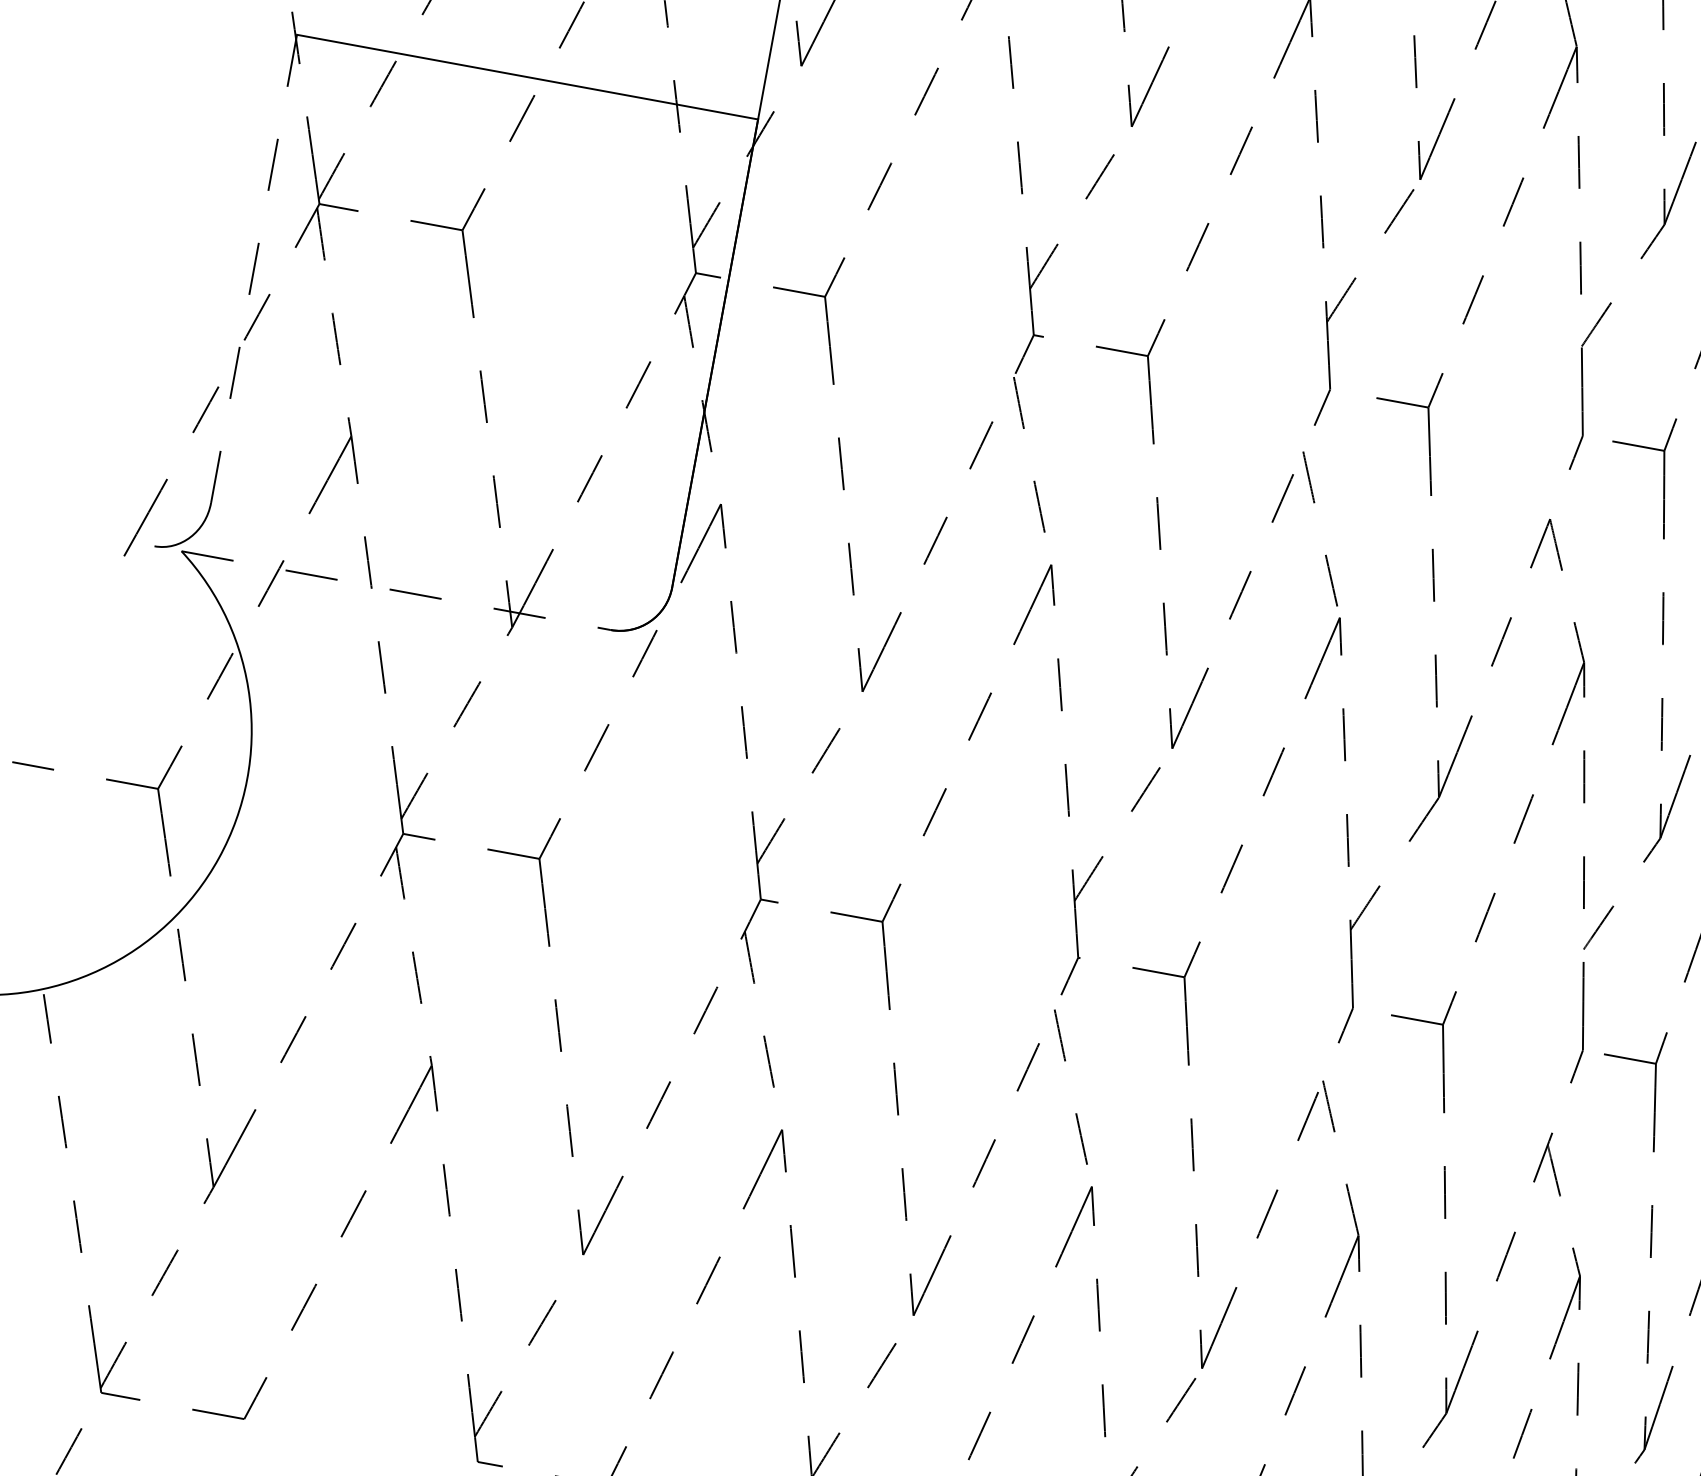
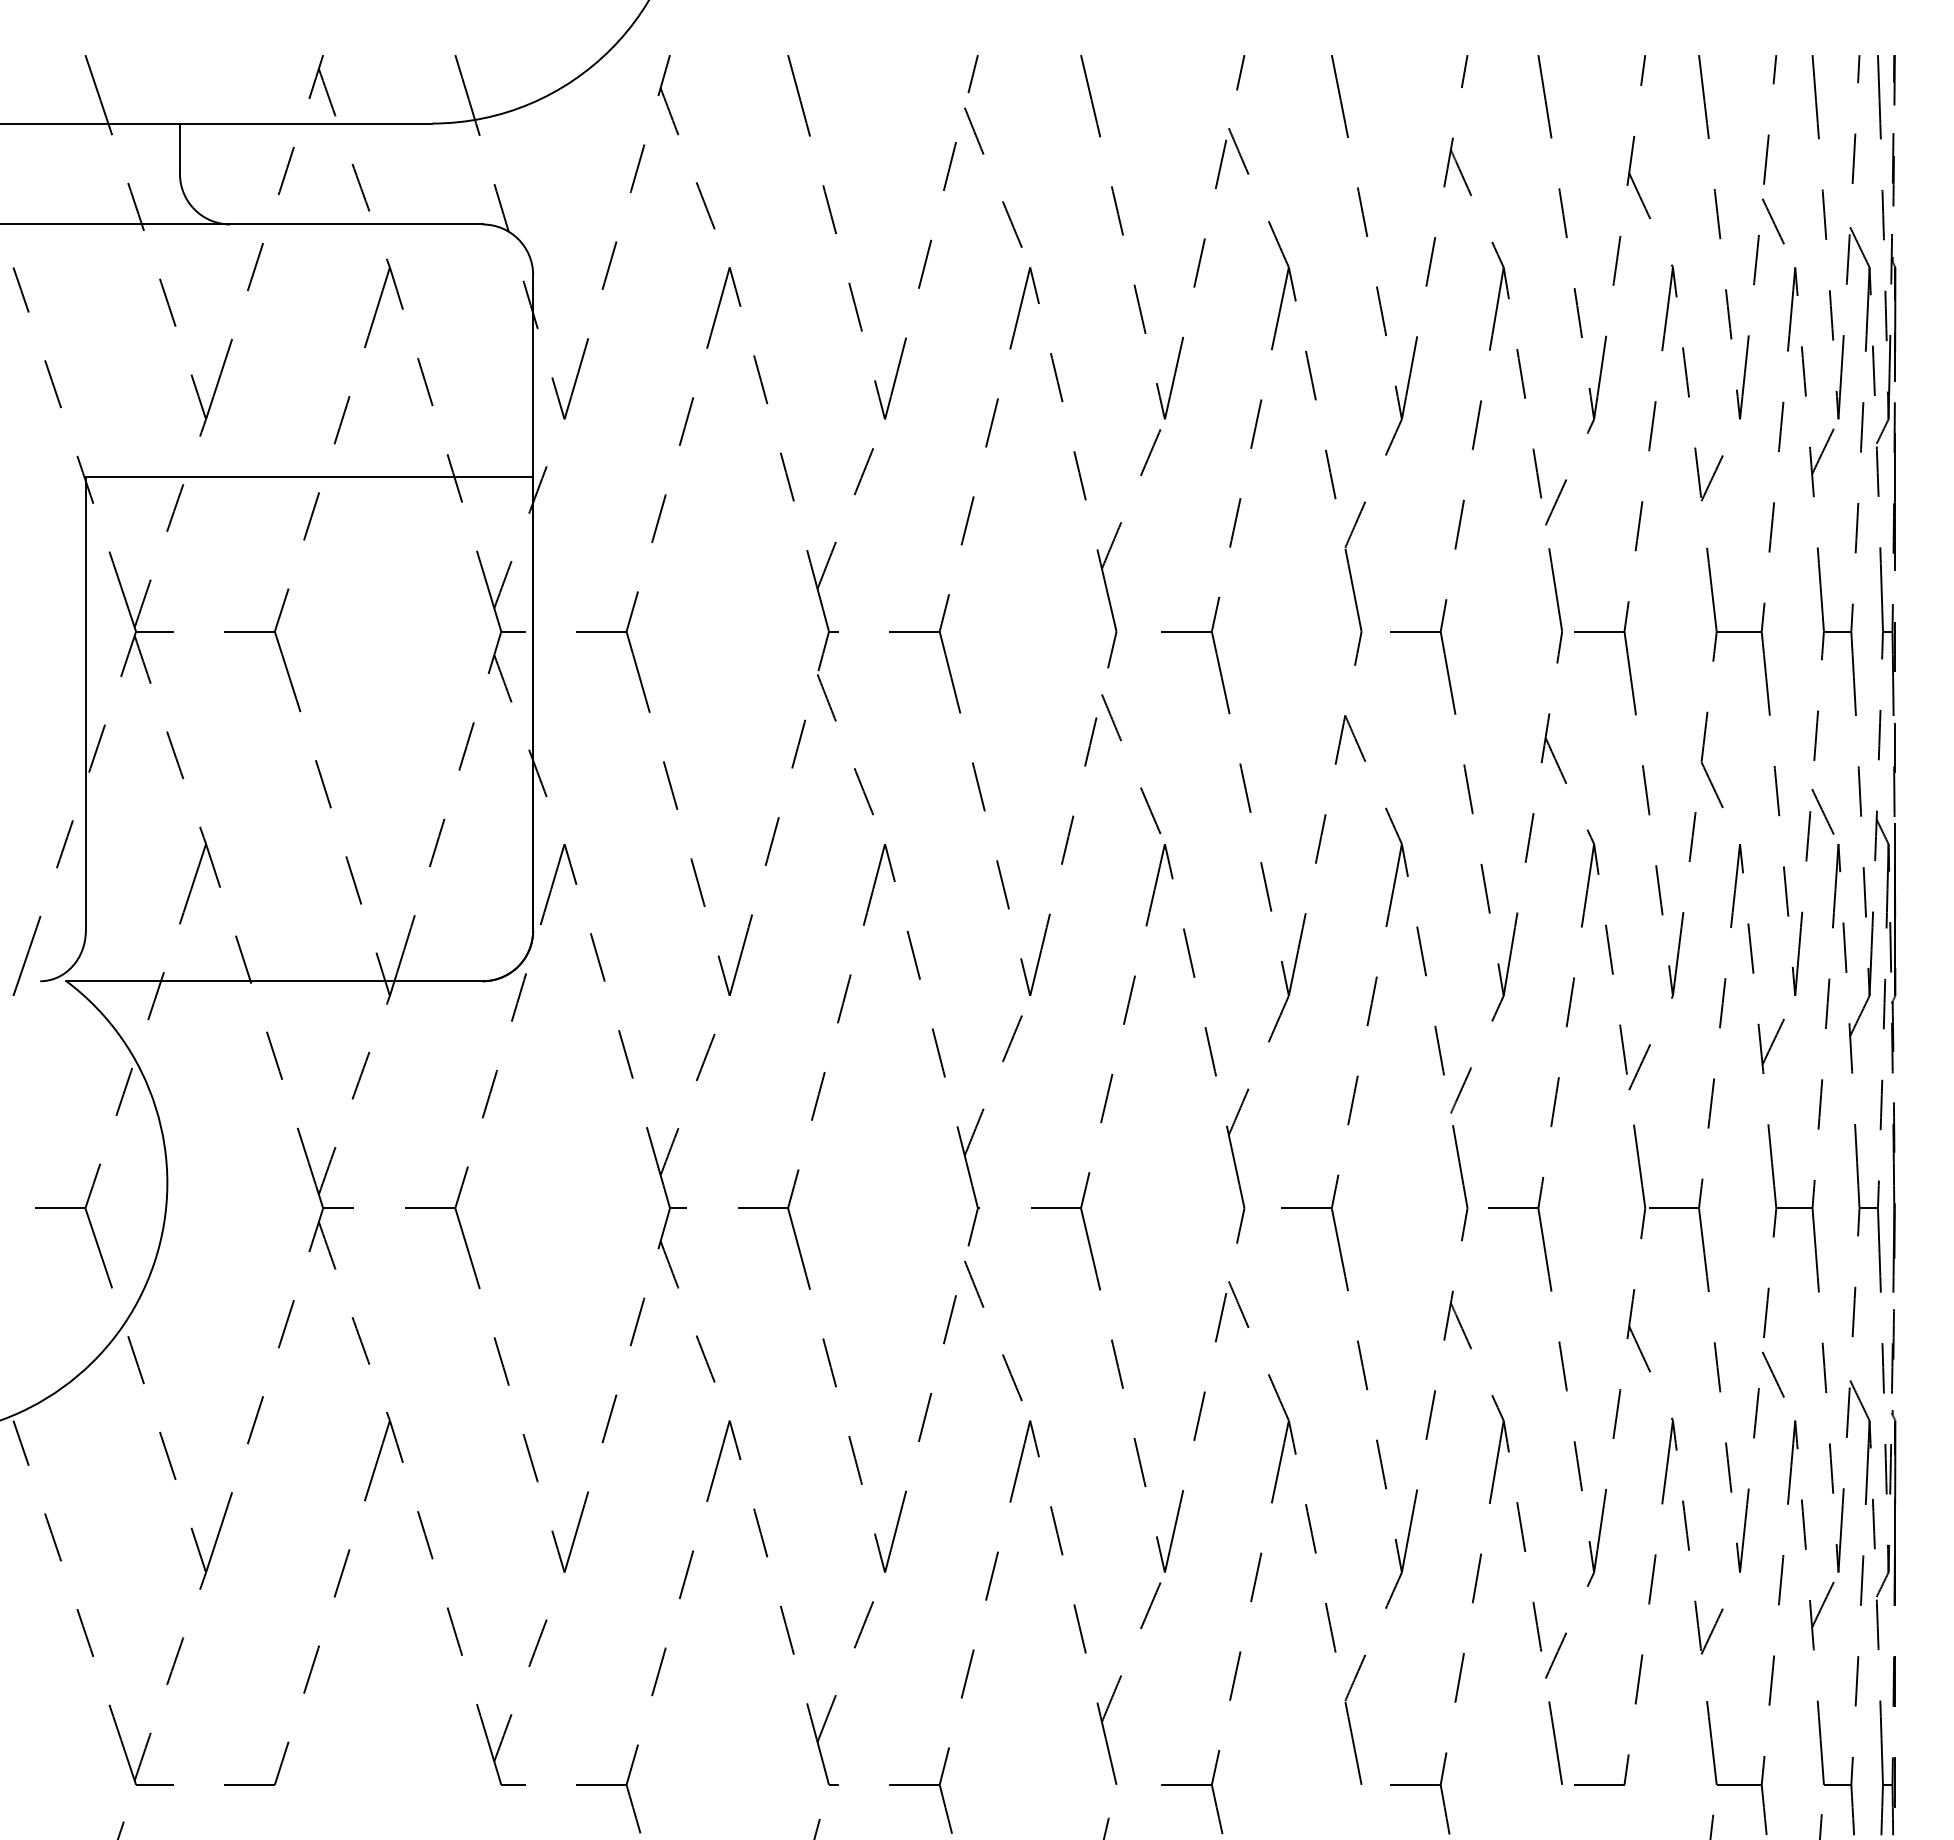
line: (253, 269) -> (85, 704), dashed -> solid
line: (396, 591) -> (275, 981), dashed -> solid

